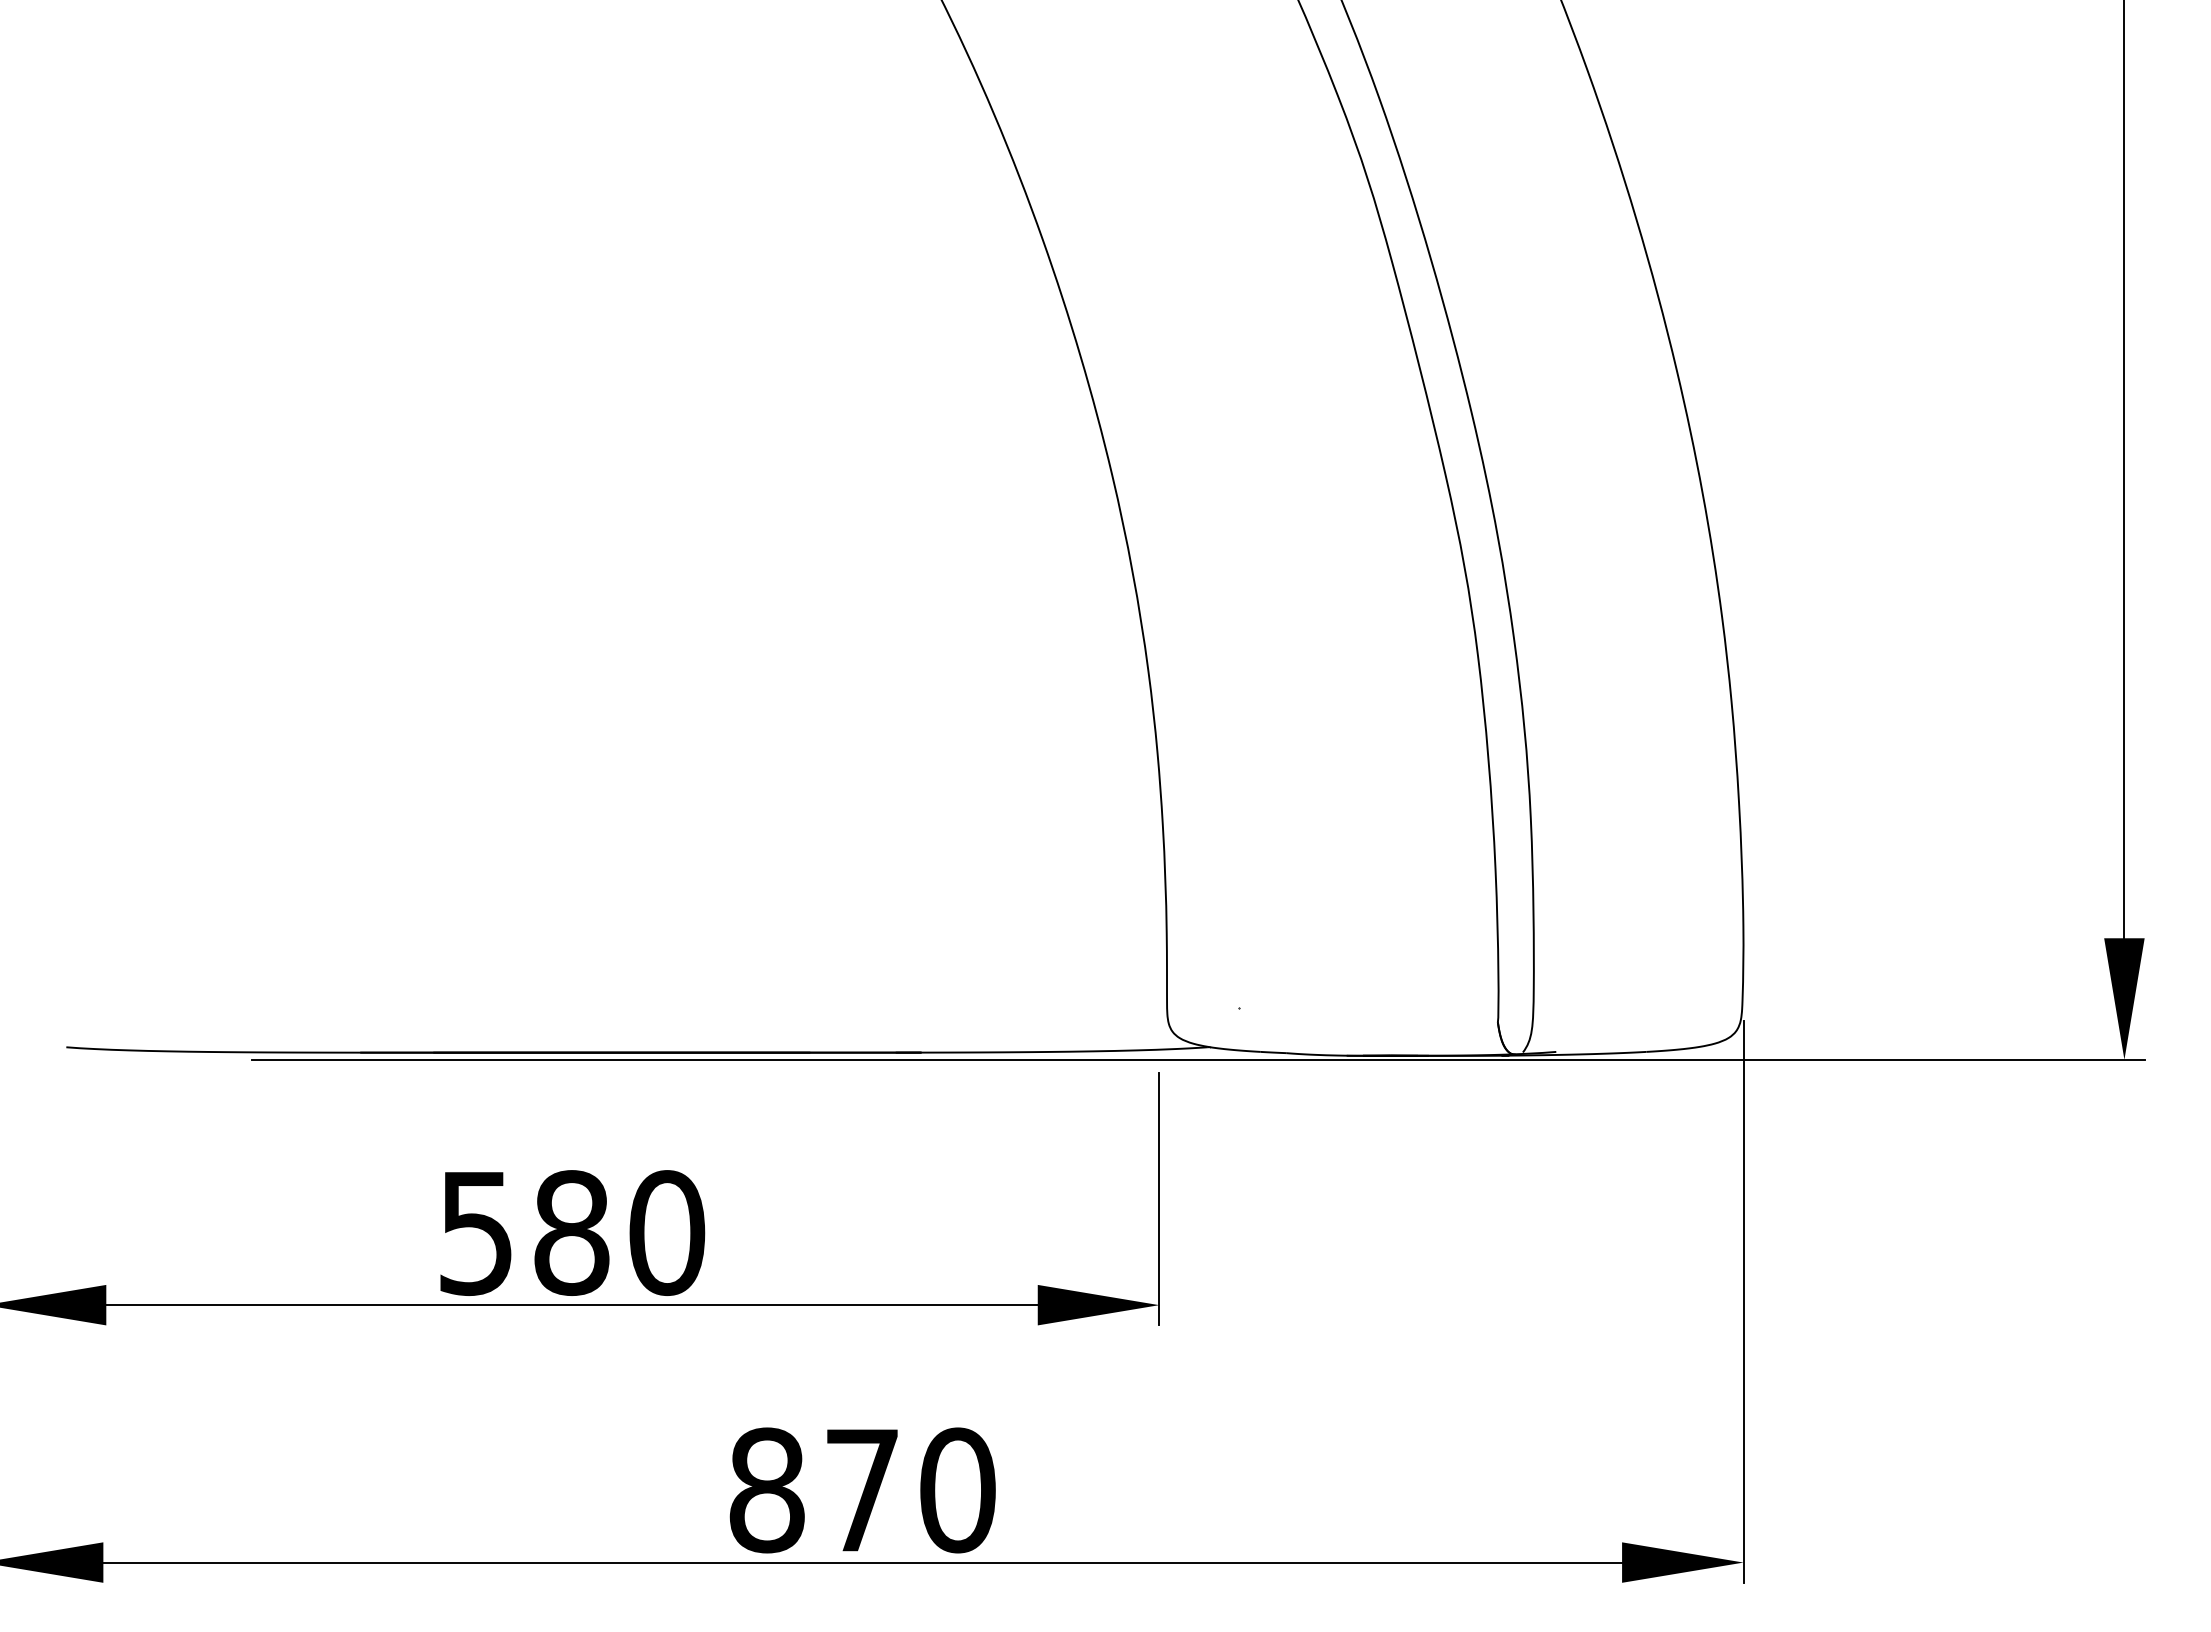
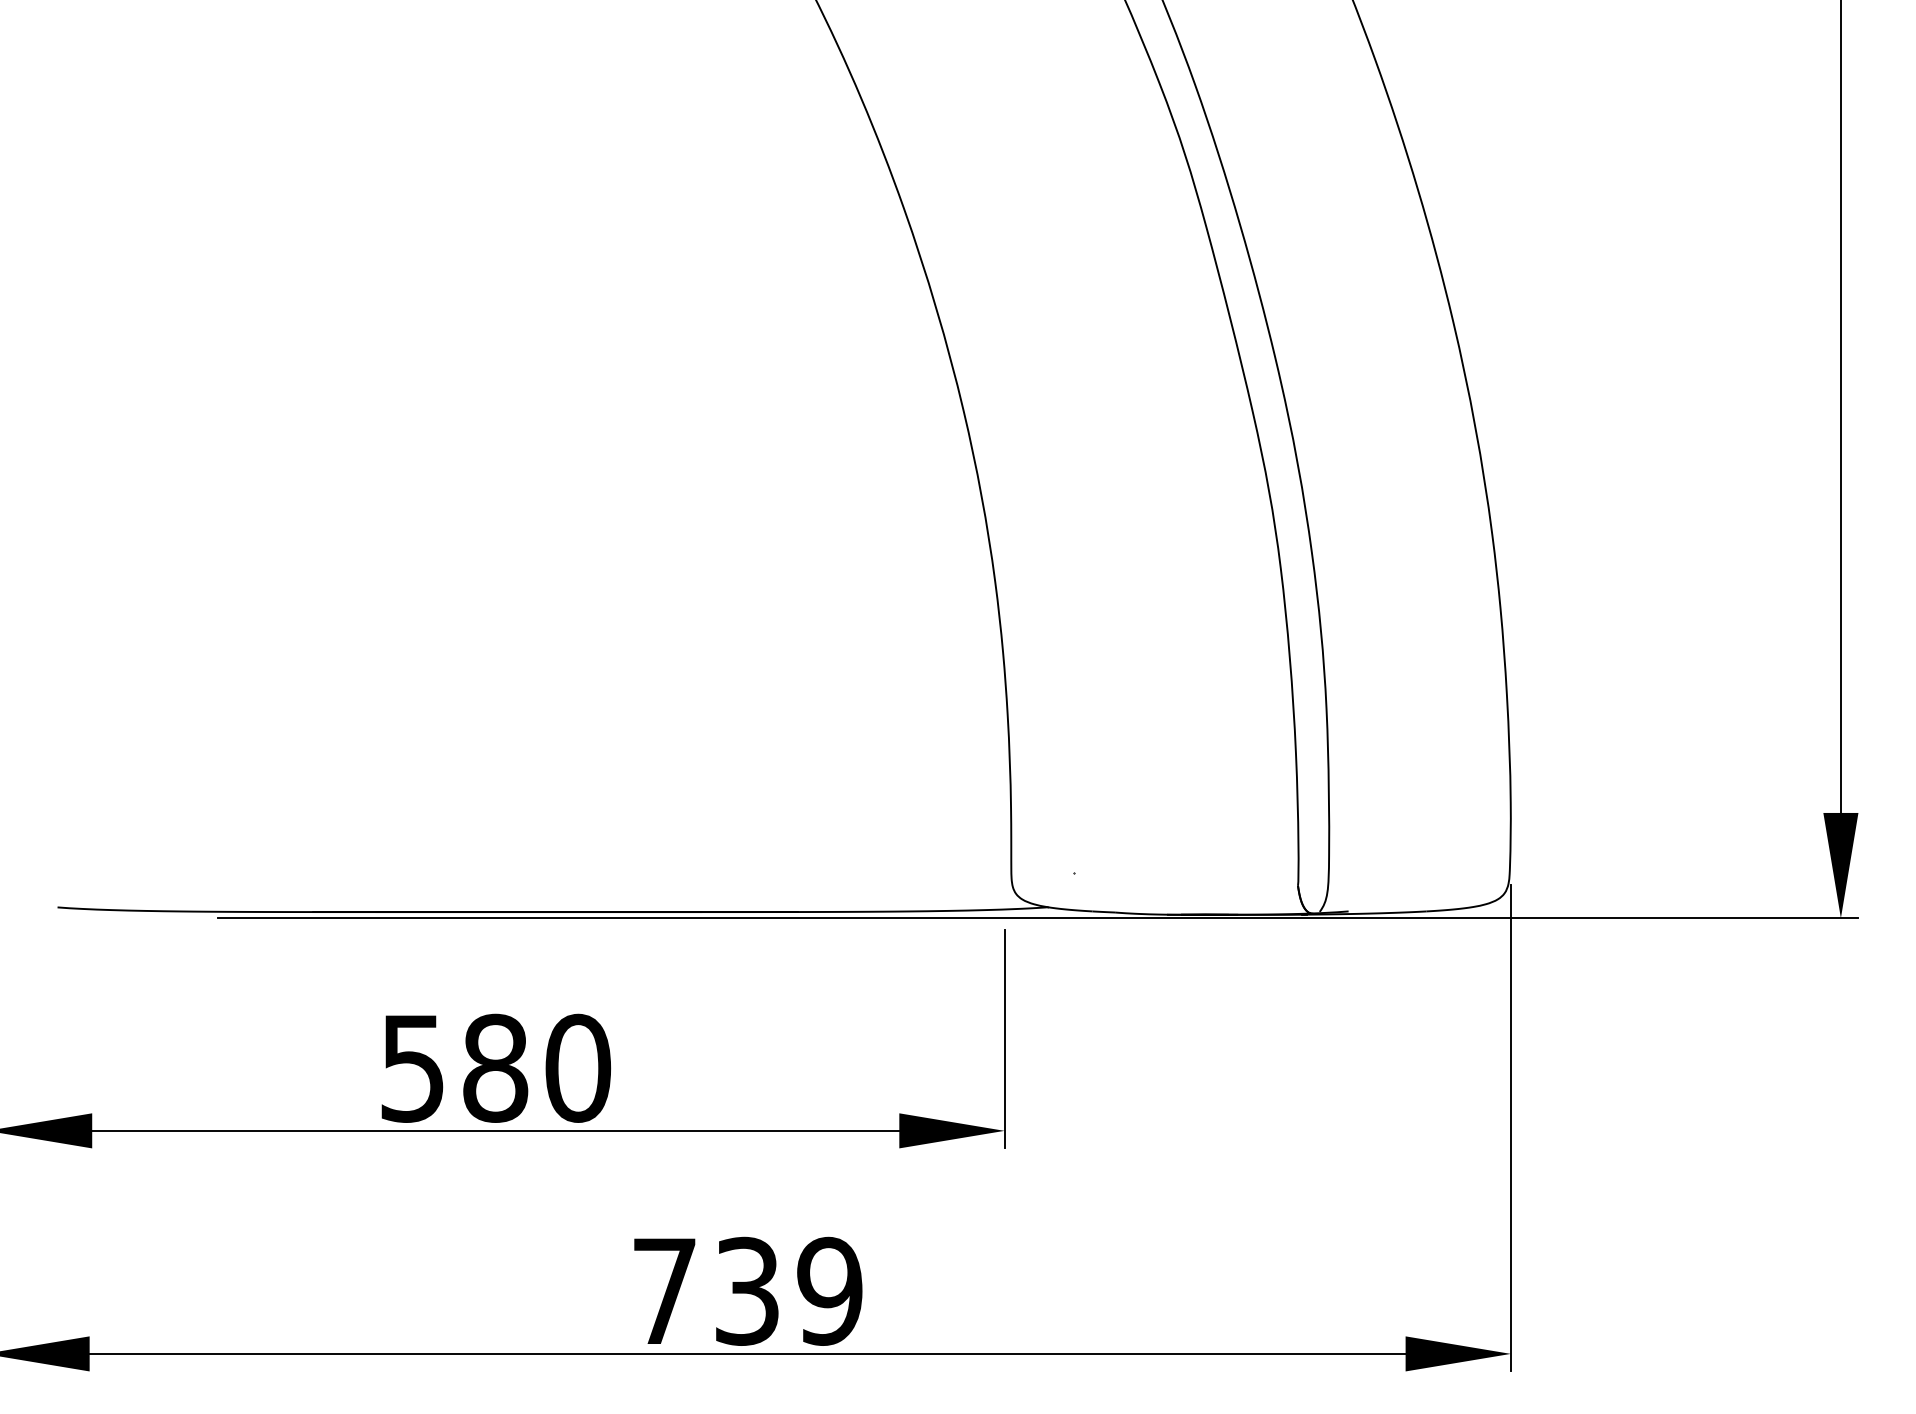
text: (862, 1490) -> (747, 1291), 870 -> 739

